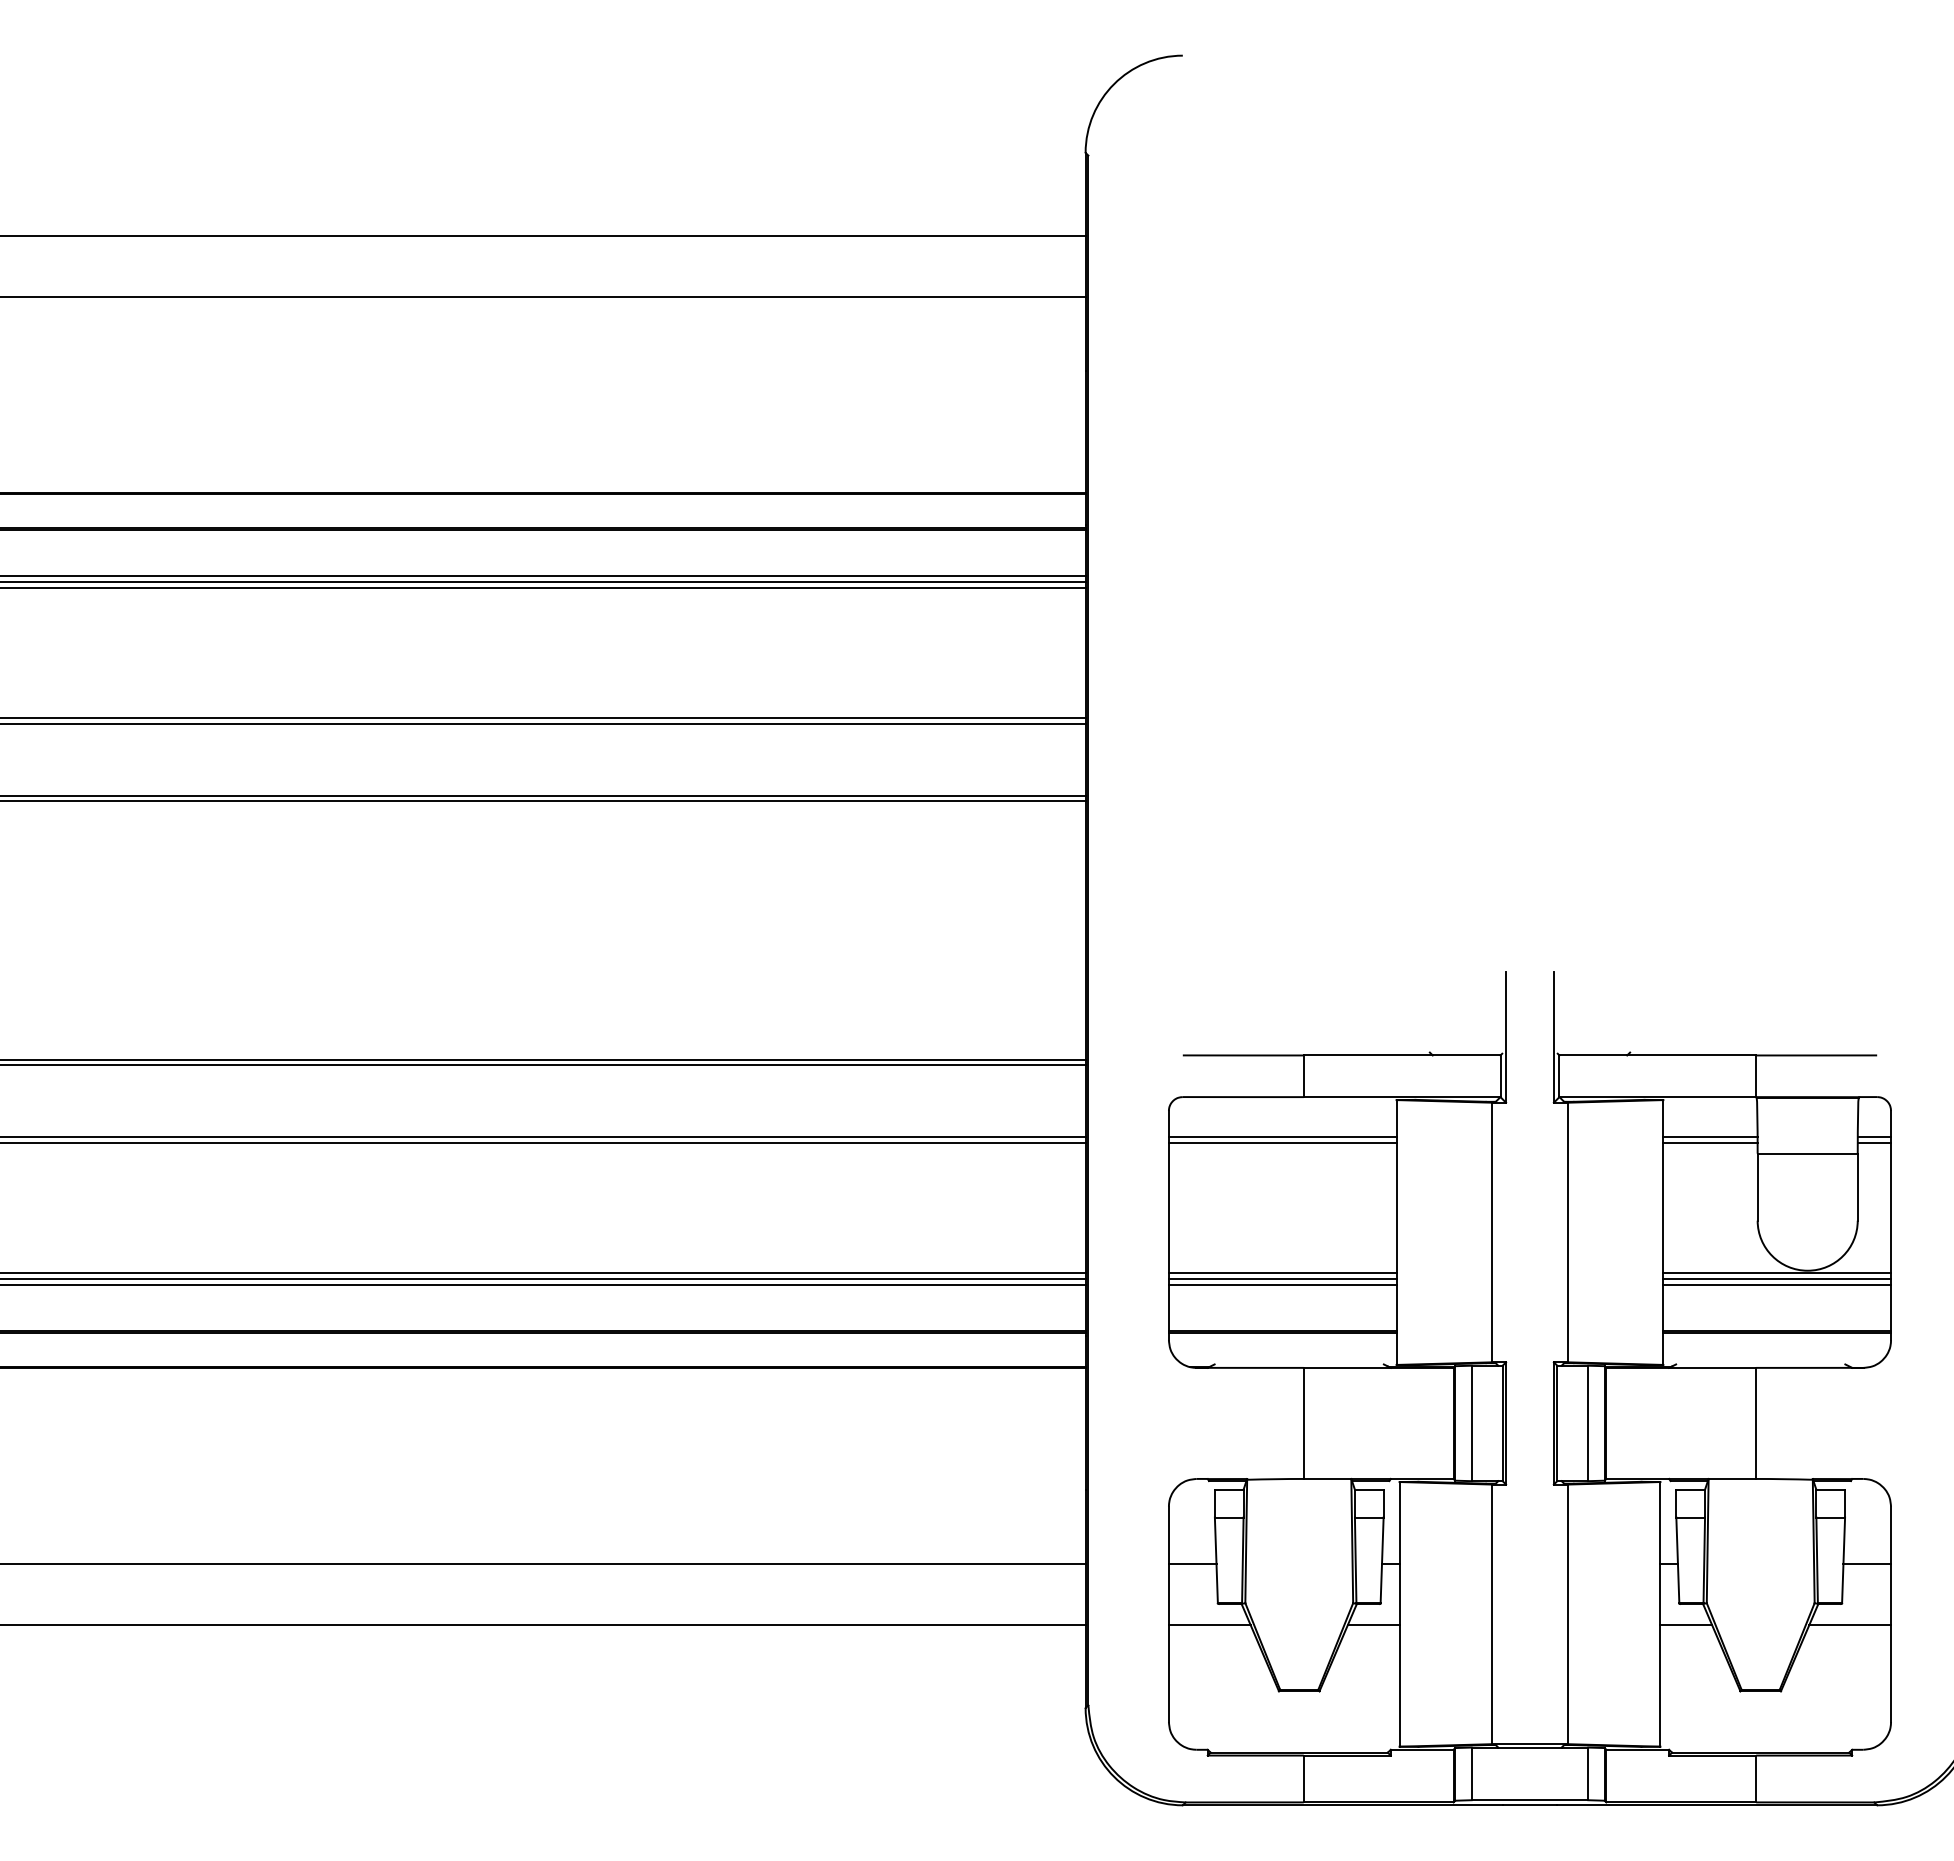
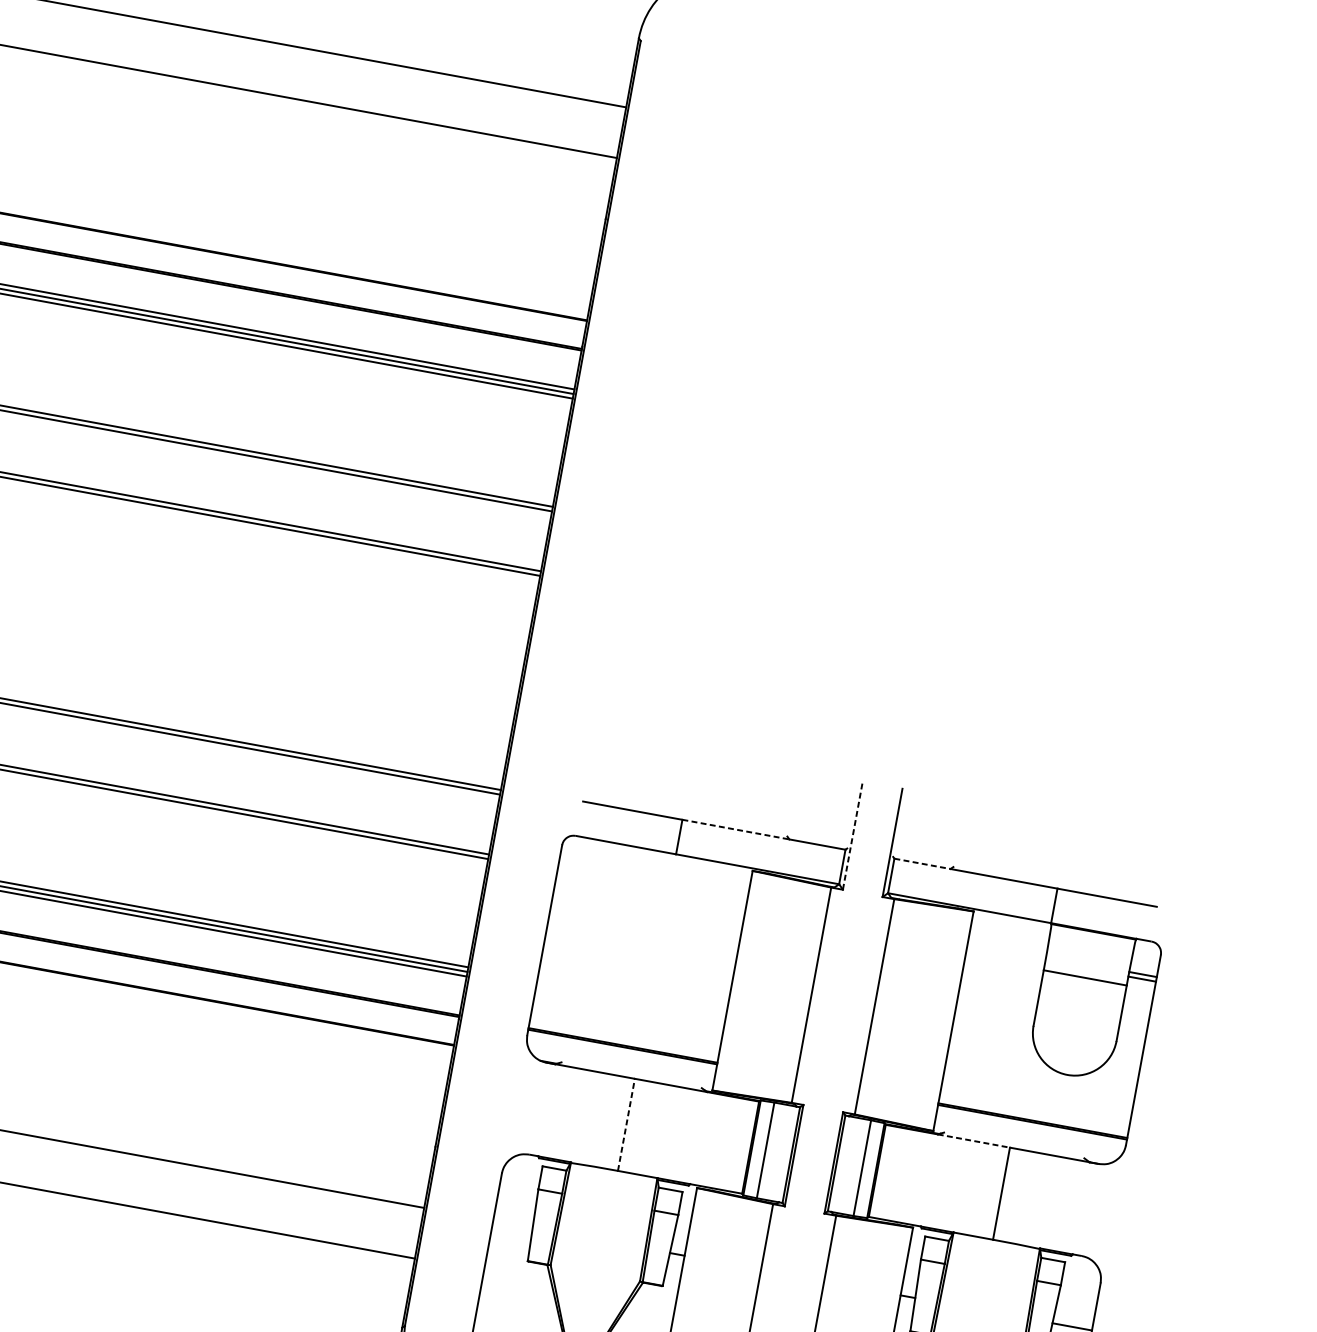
line: (1506, 1036) -> (853, 834), solid -> dashed
line: (1368, 1055) -> (736, 829), solid -> dashed
line: (1593, 1055) -> (922, 863), solid -> dashed
line: (1282, 1137) -> (652, 884), removed
line: (1710, 1137) -> (1007, 949), removed
line: (1282, 1142) -> (651, 888), removed
line: (1710, 1142) -> (1006, 953), removed
line: (1282, 1273) -> (631, 997), removed
line: (1777, 1273) -> (1041, 1072), removed
line: (1282, 1279) -> (630, 1002), removed
line: (1777, 1279) -> (1041, 1077), removed
line: (1282, 1284) -> (629, 1006), removed
line: (1777, 1284) -> (1040, 1081), removed
line: (1712, 1367) -> (973, 1140), solid -> dashed
line: (1303, 1423) -> (626, 1124), solid -> dashed
line: (1192, 1563) -> (512, 1224), removed
line: (1209, 1624) -> (517, 1277), removed
line: (1373, 1624) -> (653, 1302), removed

